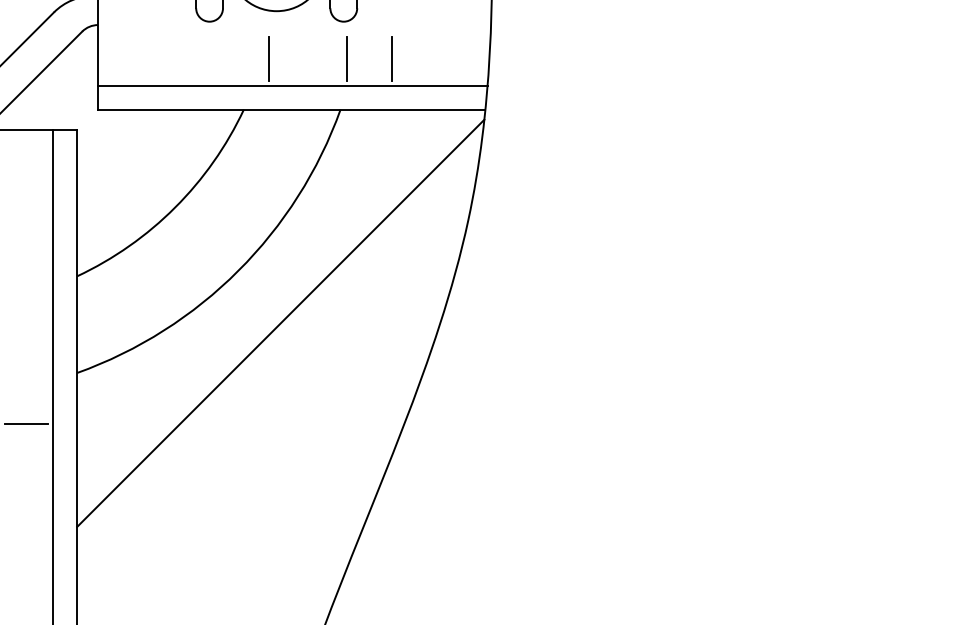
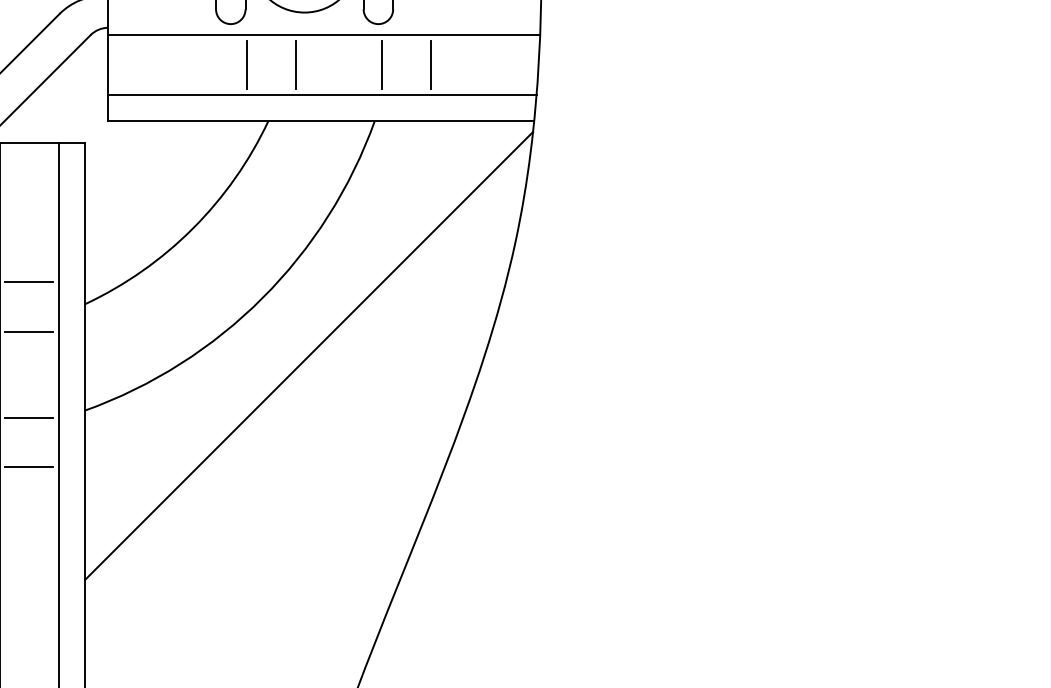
line: (293, 32) -> (323, 35), added
line: (223, 58) -> (246, 64), added
line: (26, 256) -> (29, 282), added
line: (26, 301) -> (29, 331), added
line: (26, 379) -> (29, 417), added

